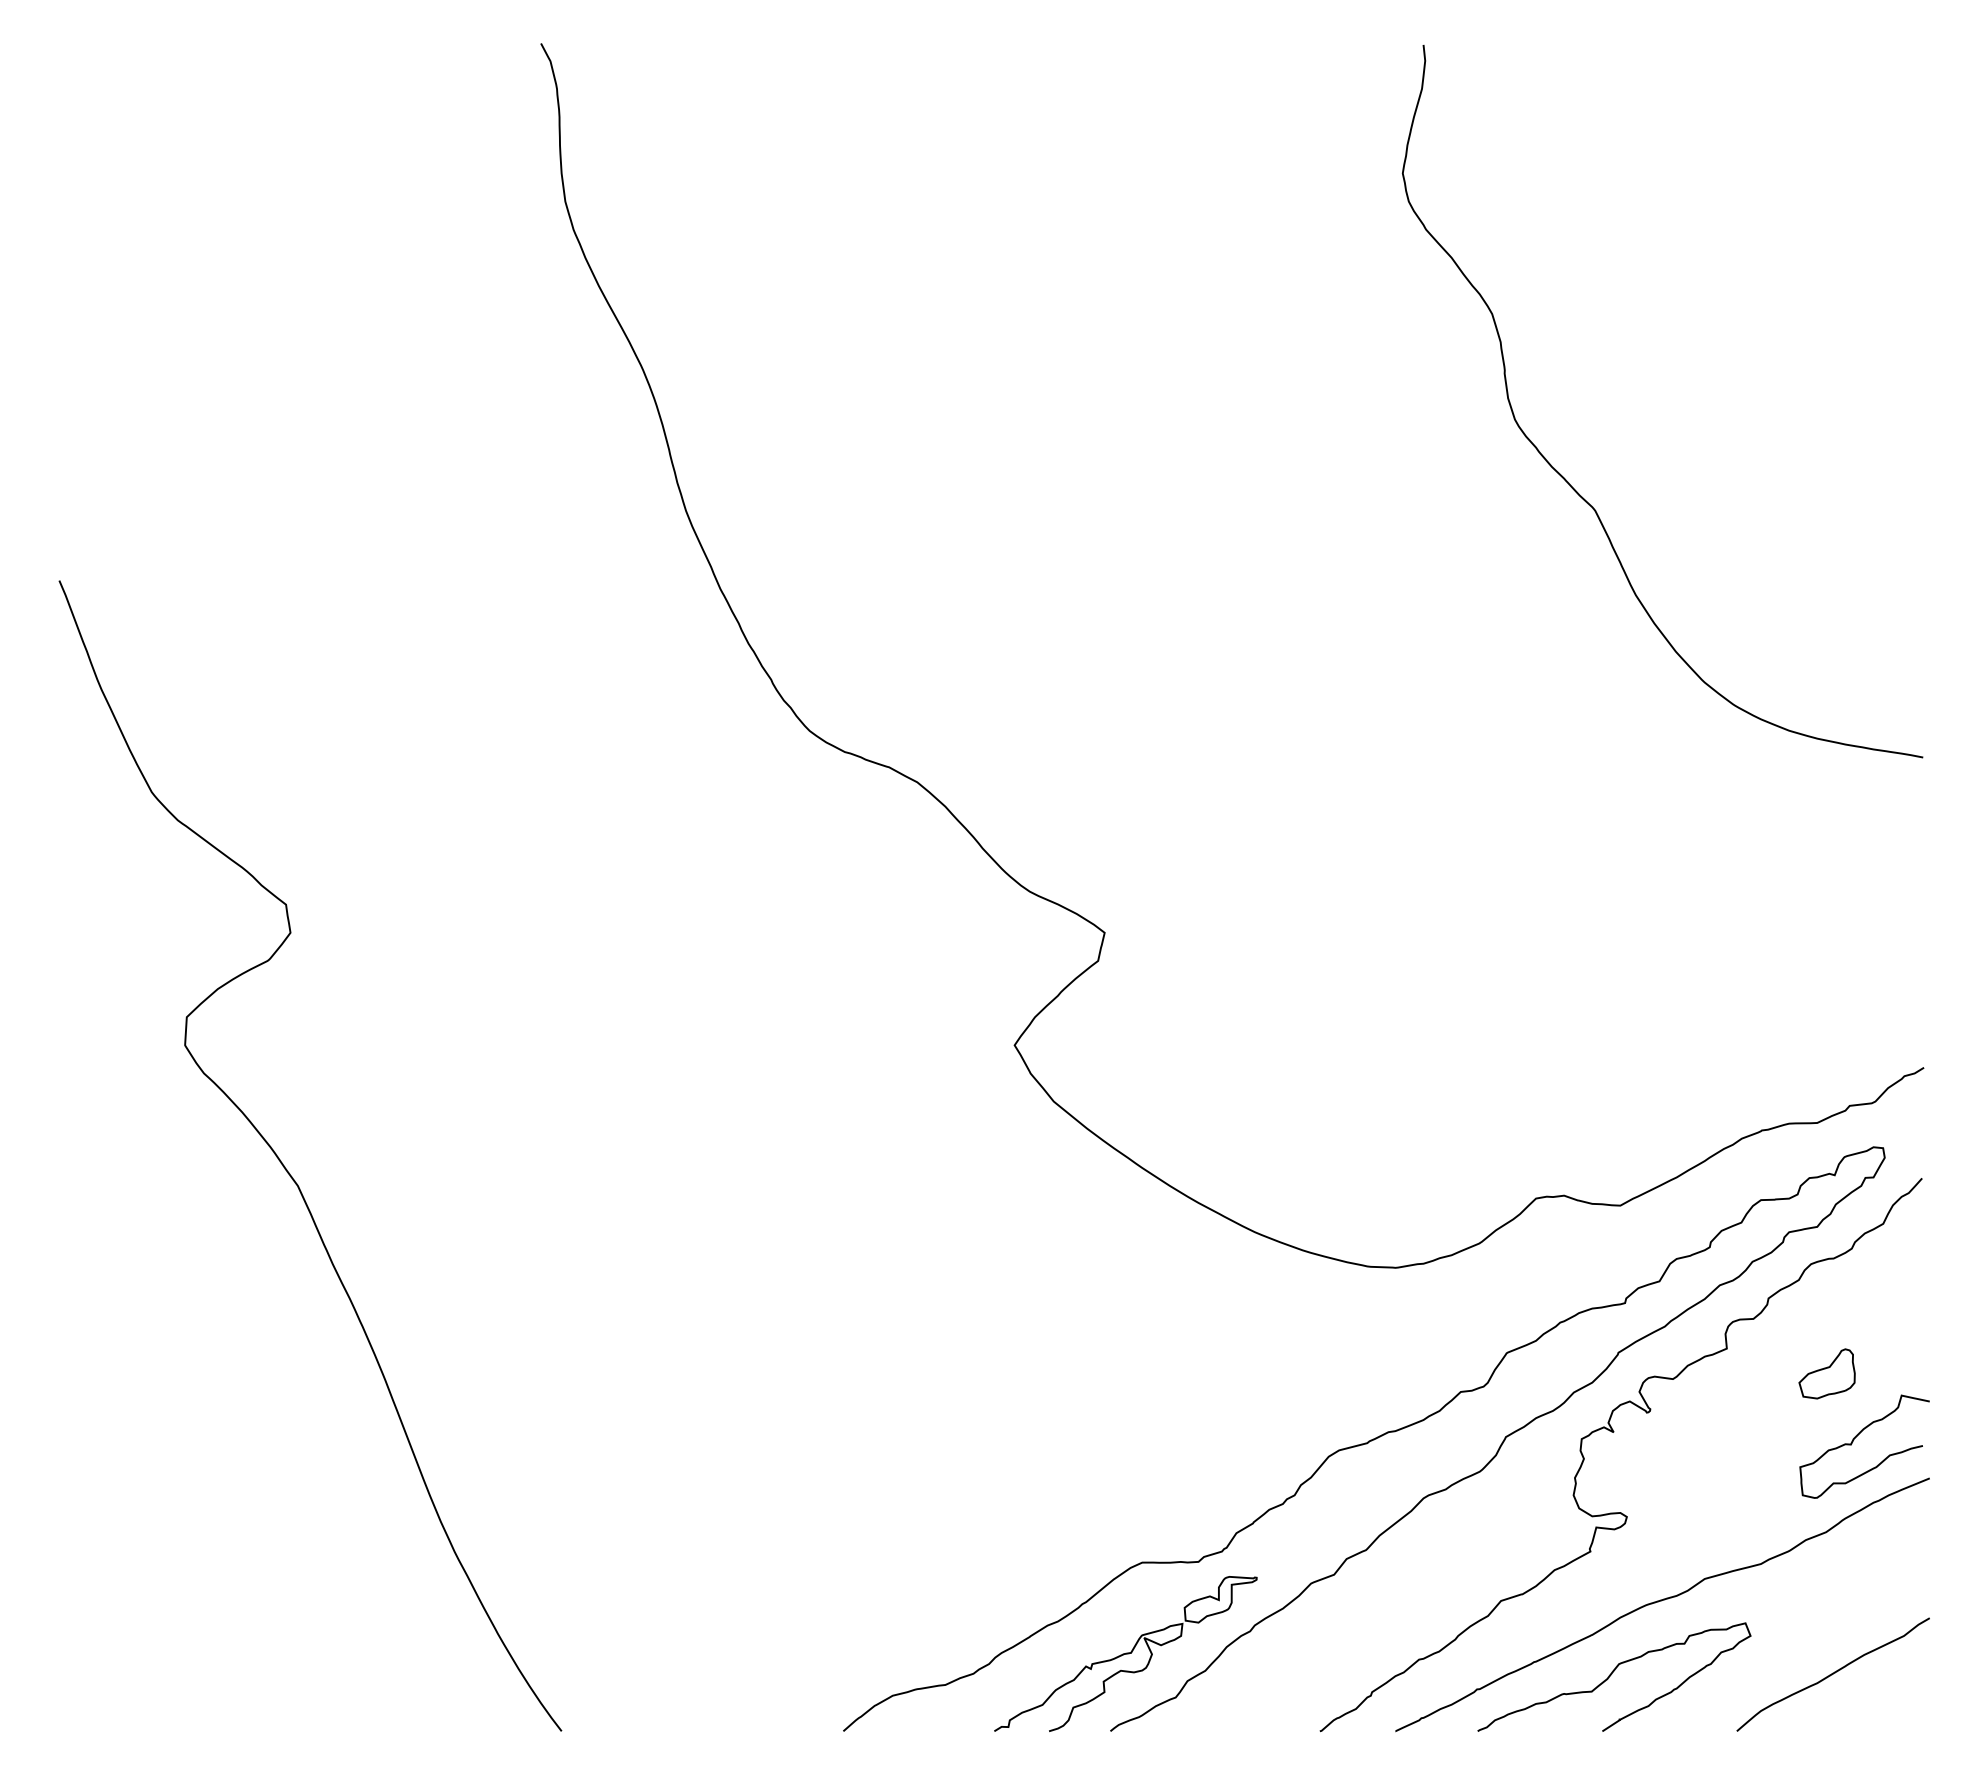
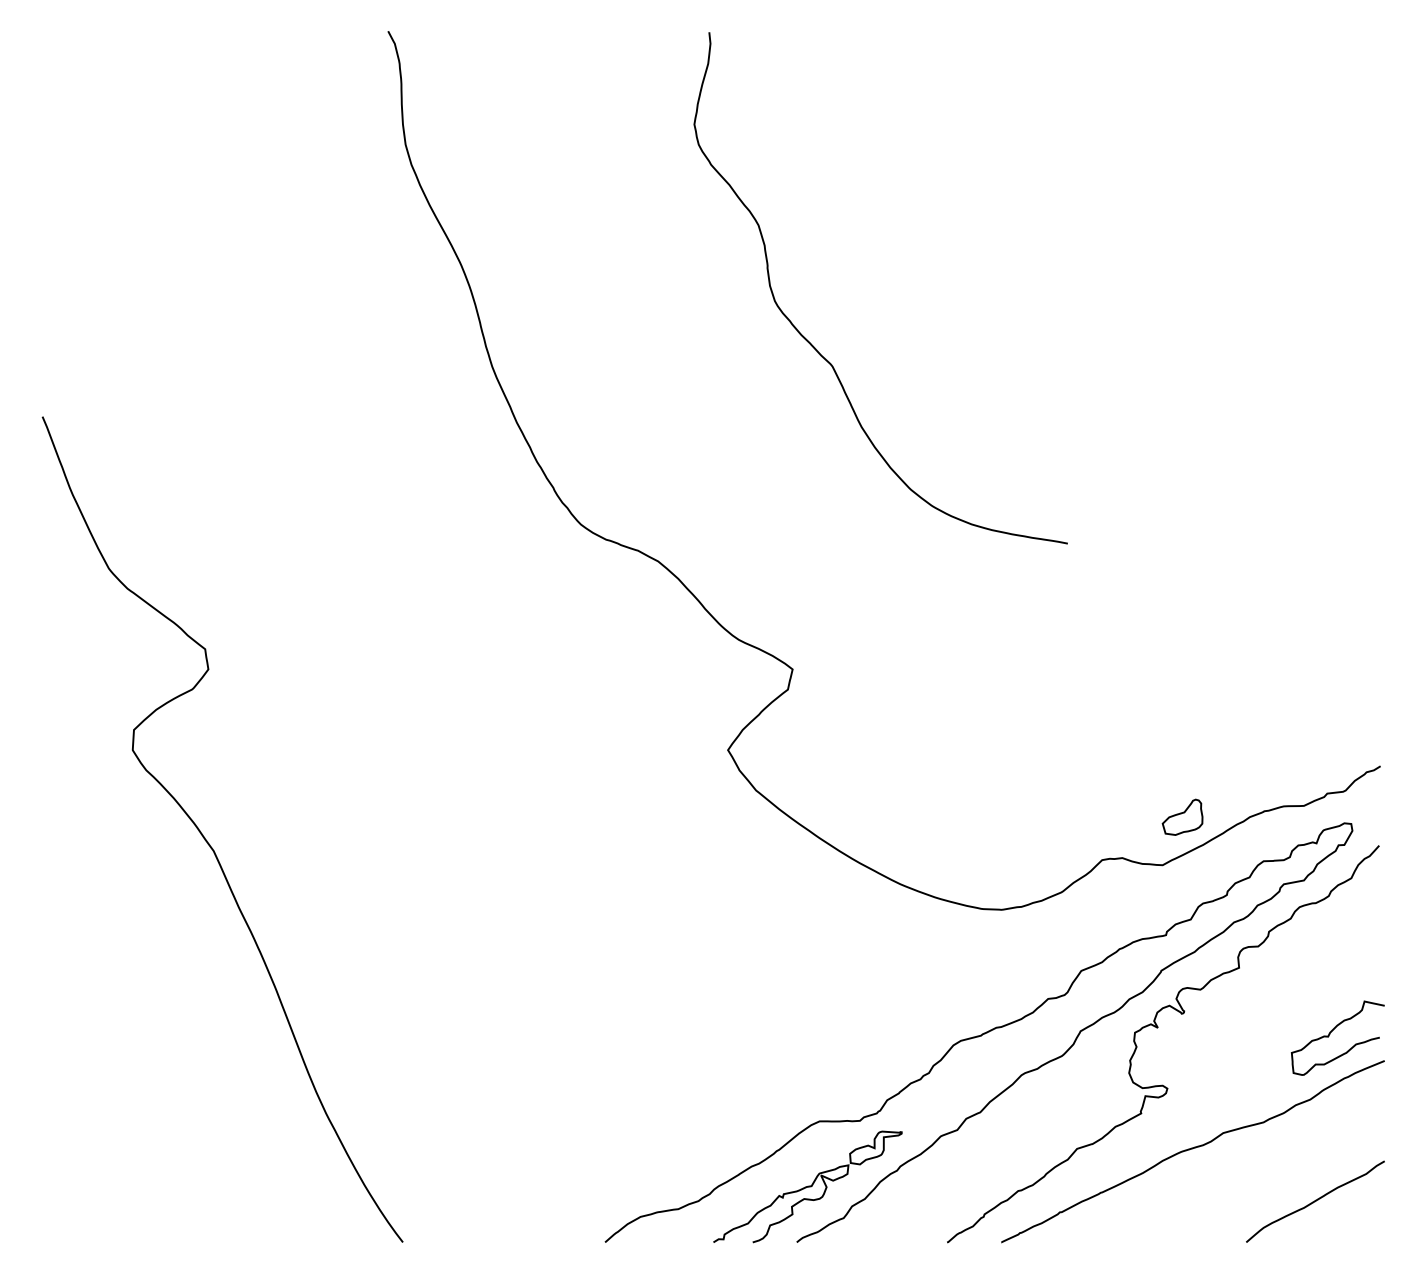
curve: (1568, 481) -> (813, 345), moved
part: (1826, 1373) -> (1182, 817), moved
curve: (1612, 1674) -> (1157, 1201), removed

